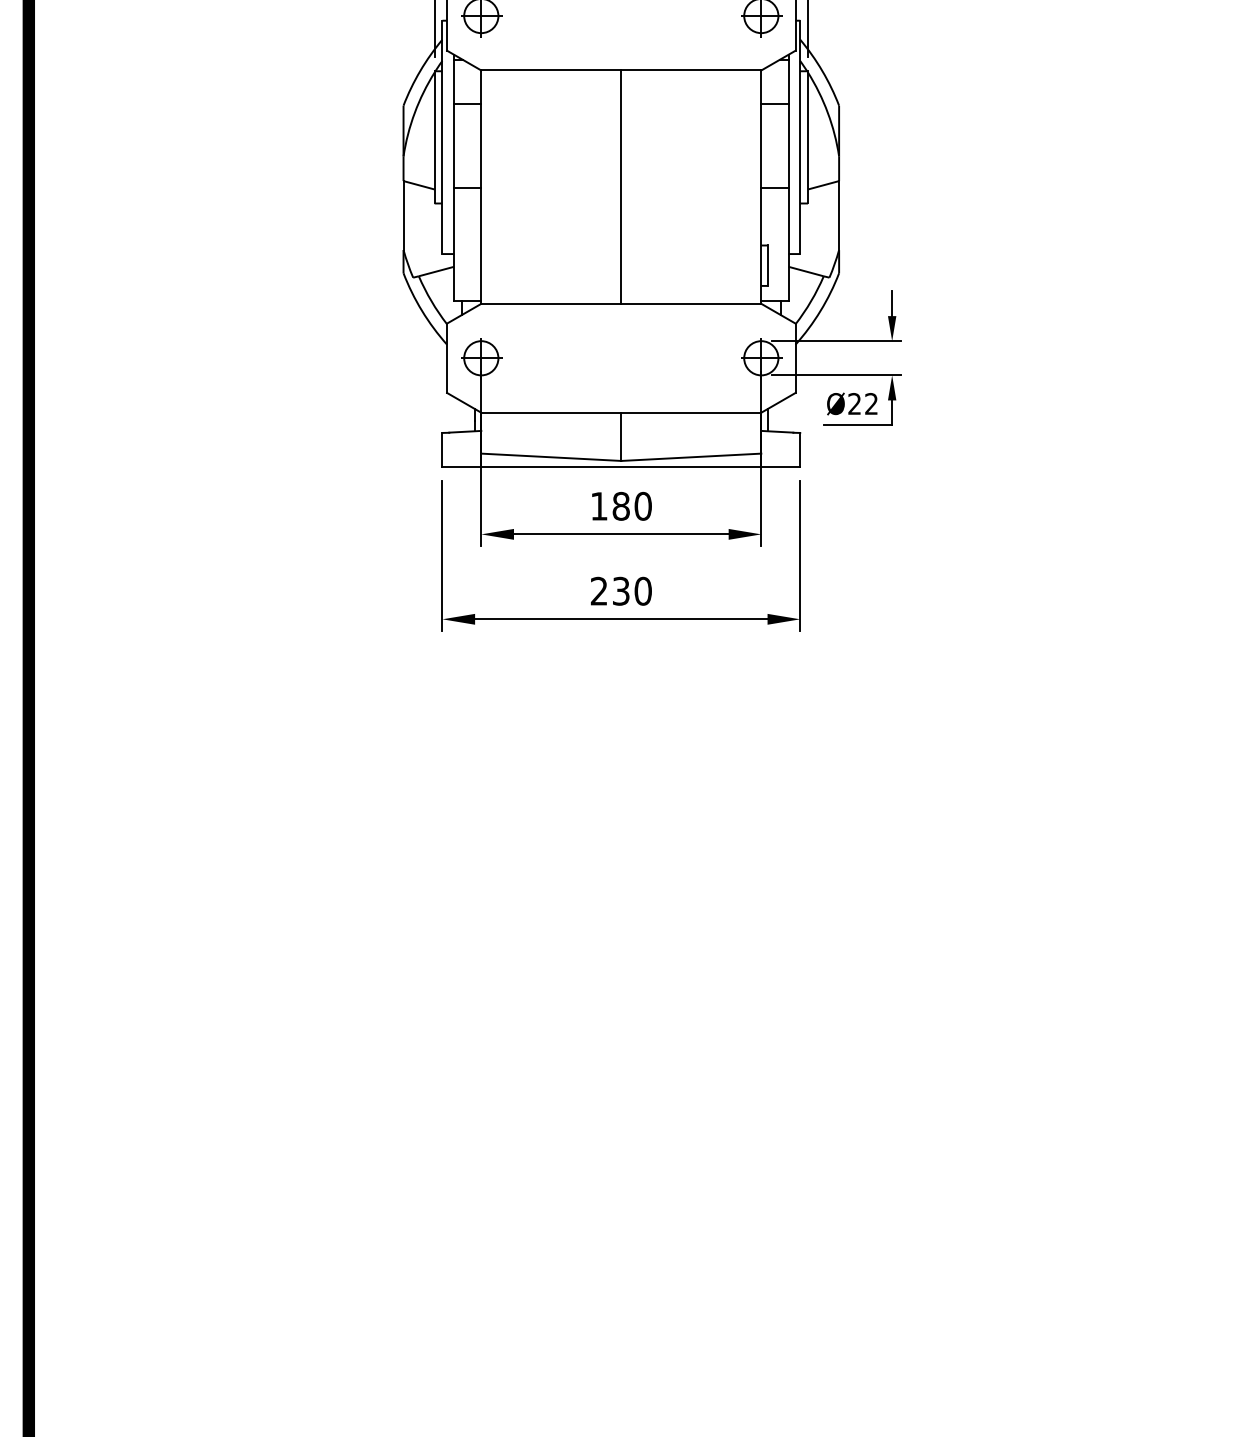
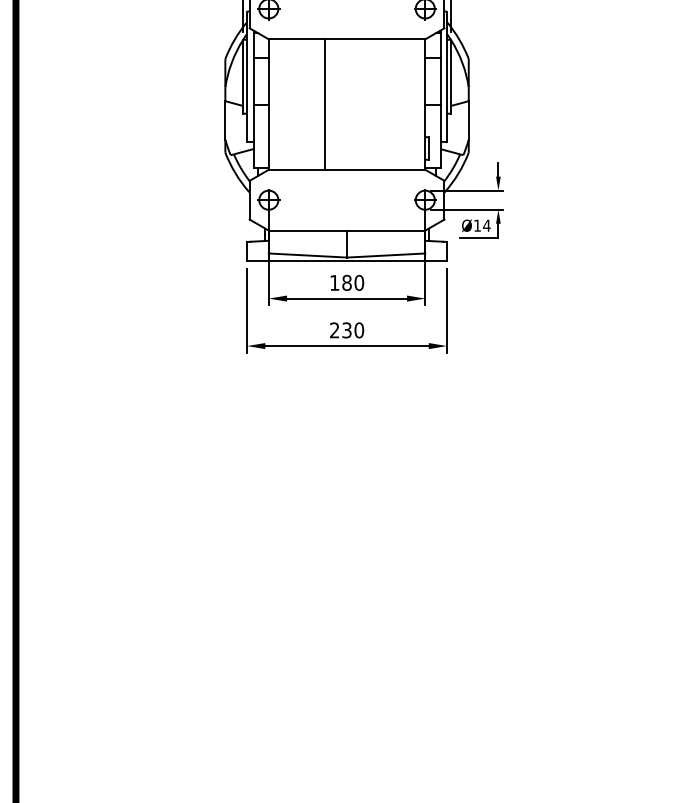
line: (622, 187) -> (325, 104), moved
text: (863, 403) -> (482, 225), Ø22 -> Ø14

